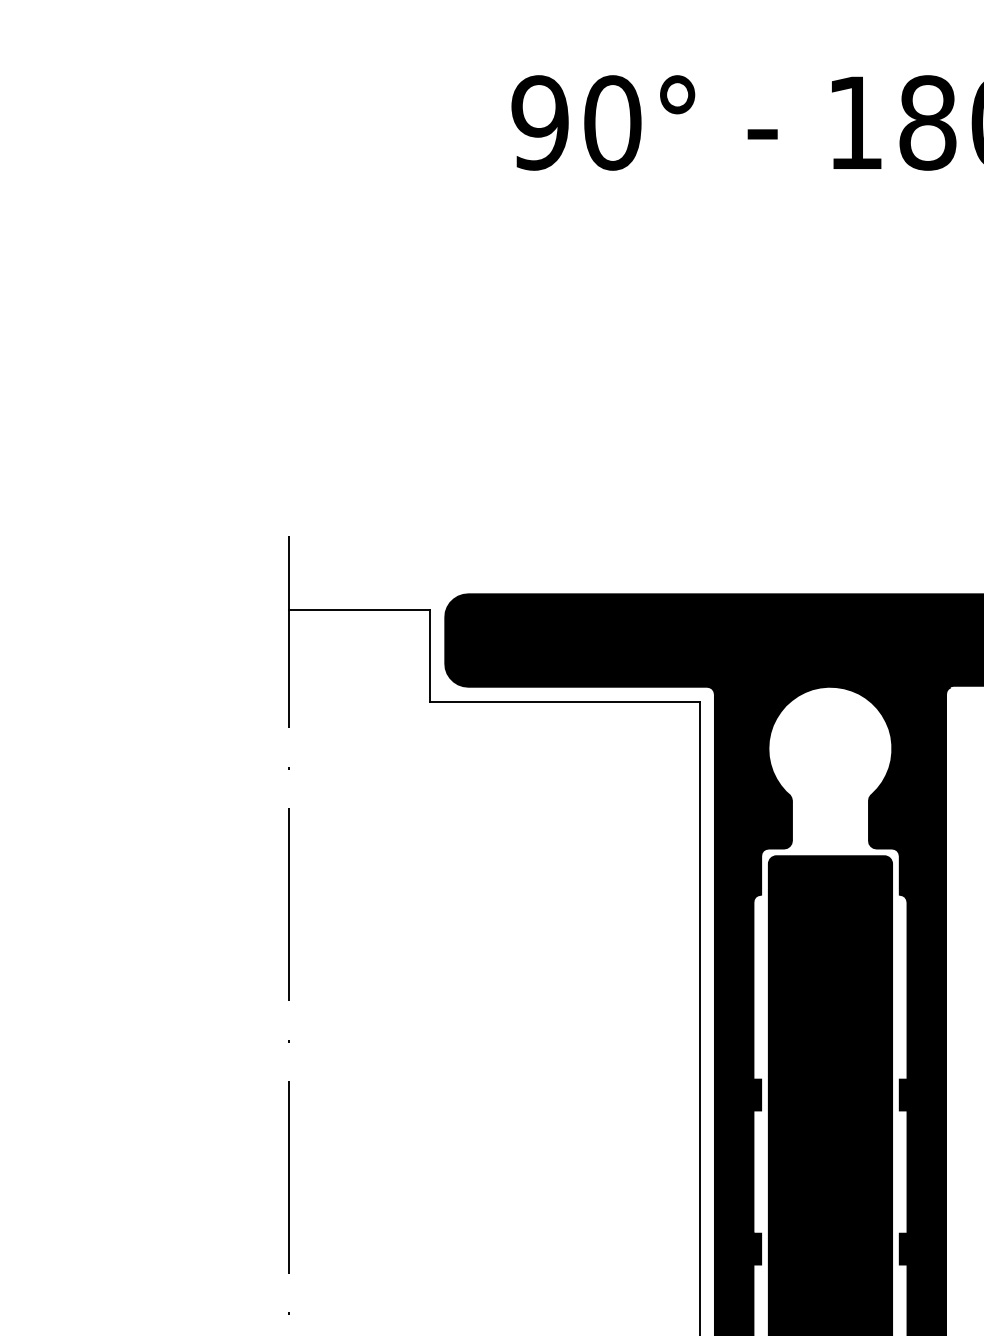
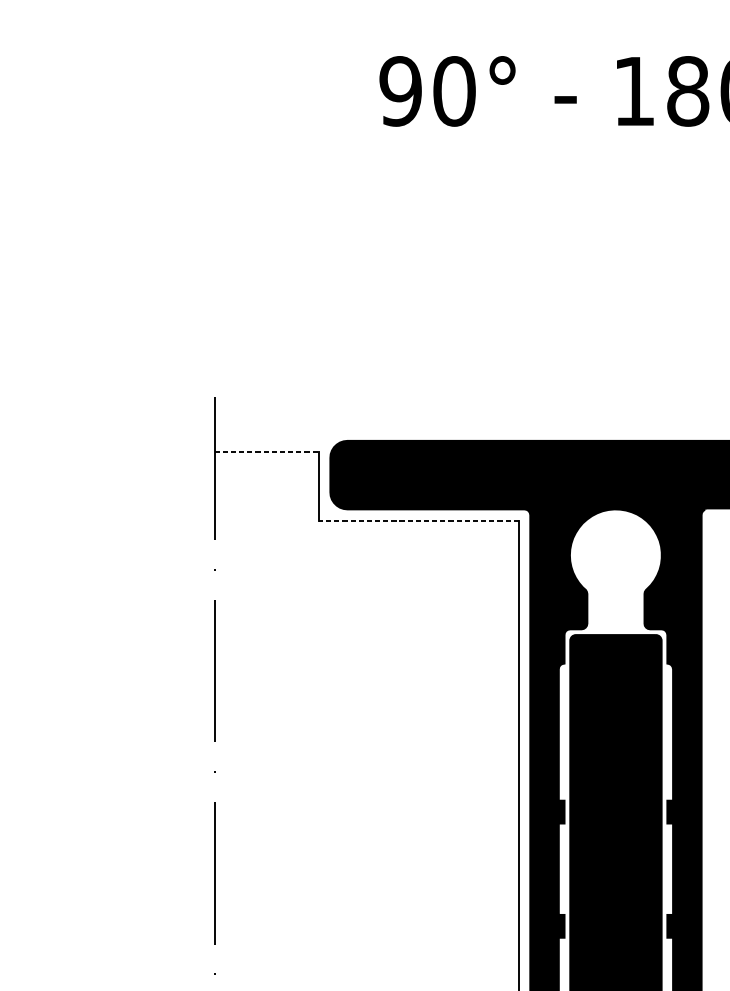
line: (360, 609) -> (267, 452), solid -> dashed
line: (564, 702) -> (418, 521), solid -> dashed

